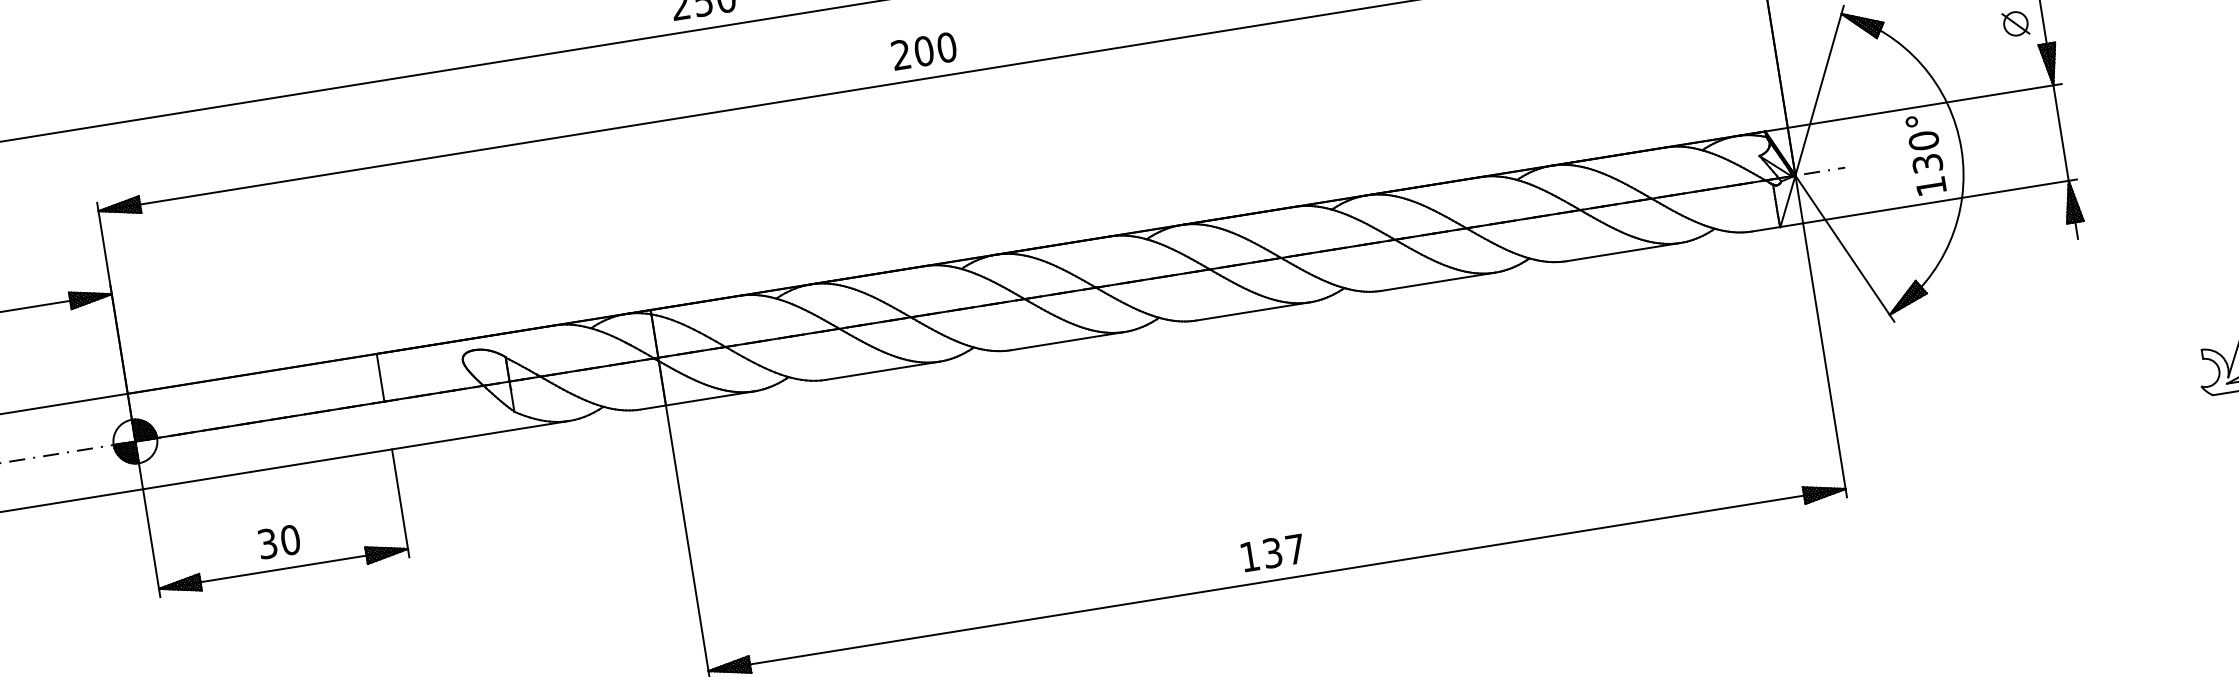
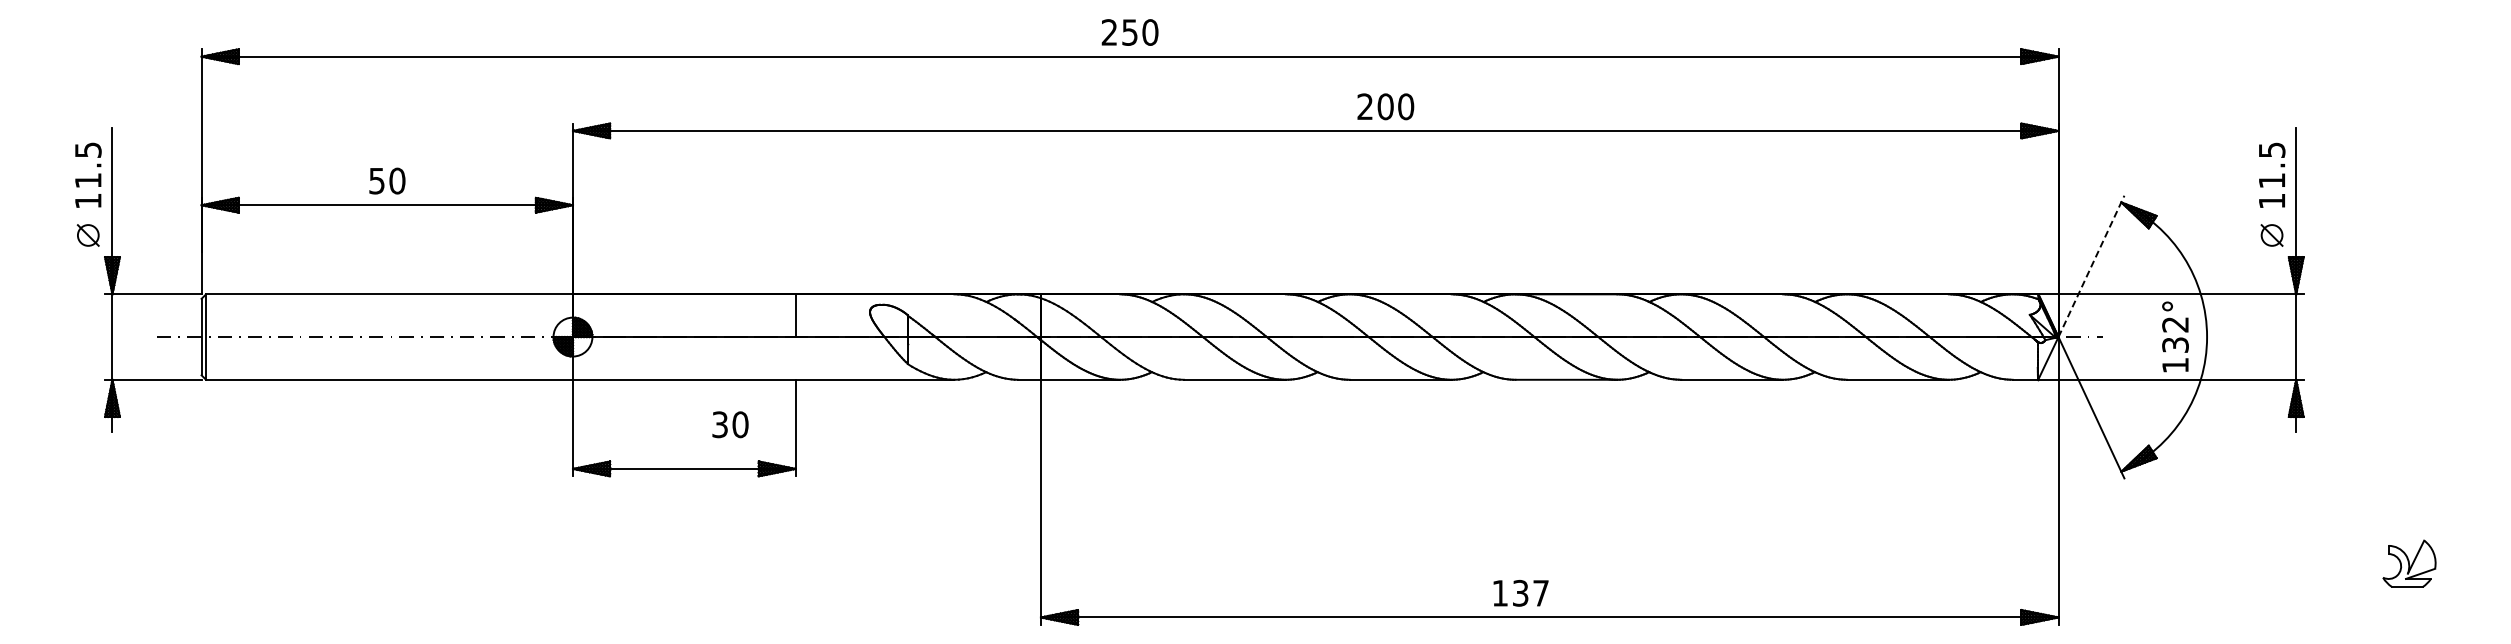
text: (923, 50) -> (1385, 106), moved
line: (1819, 90) -> (2091, 266), solid -> dashed
text: (1923, 140) -> (2175, 324), 130° -> 132°
text: (279, 541) -> (730, 424), moved
text: (1272, 553) -> (1520, 593), moved

